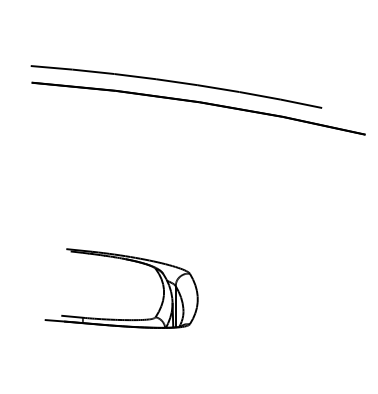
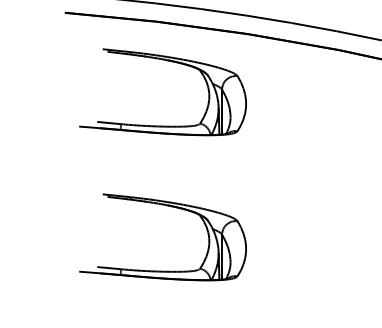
part: (125, 127) -> (167, 61), added

